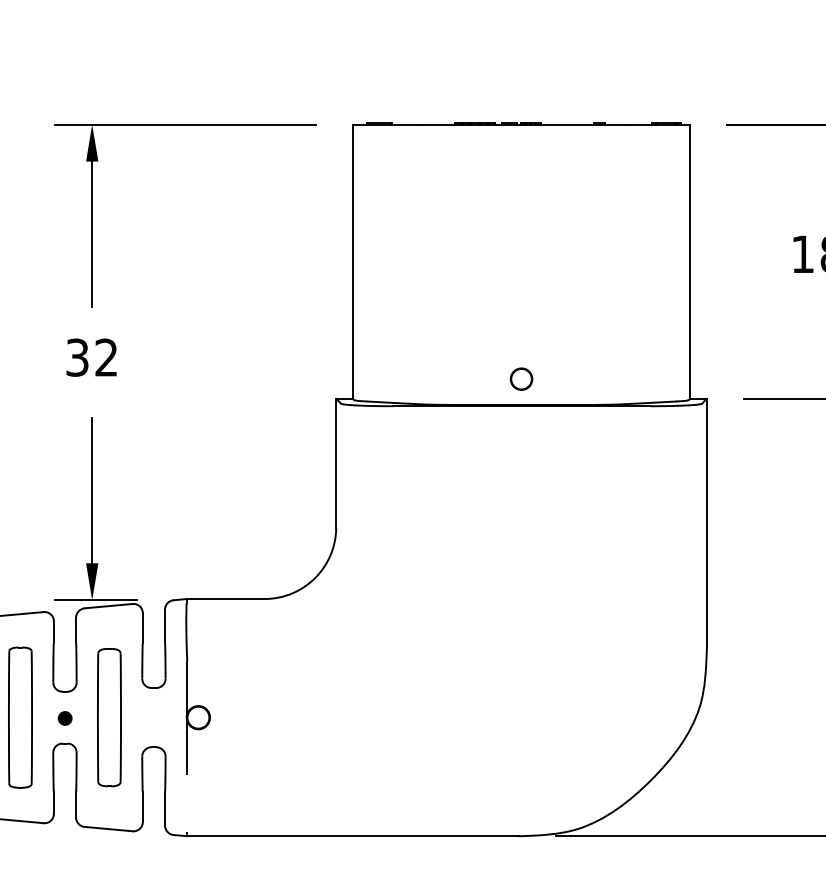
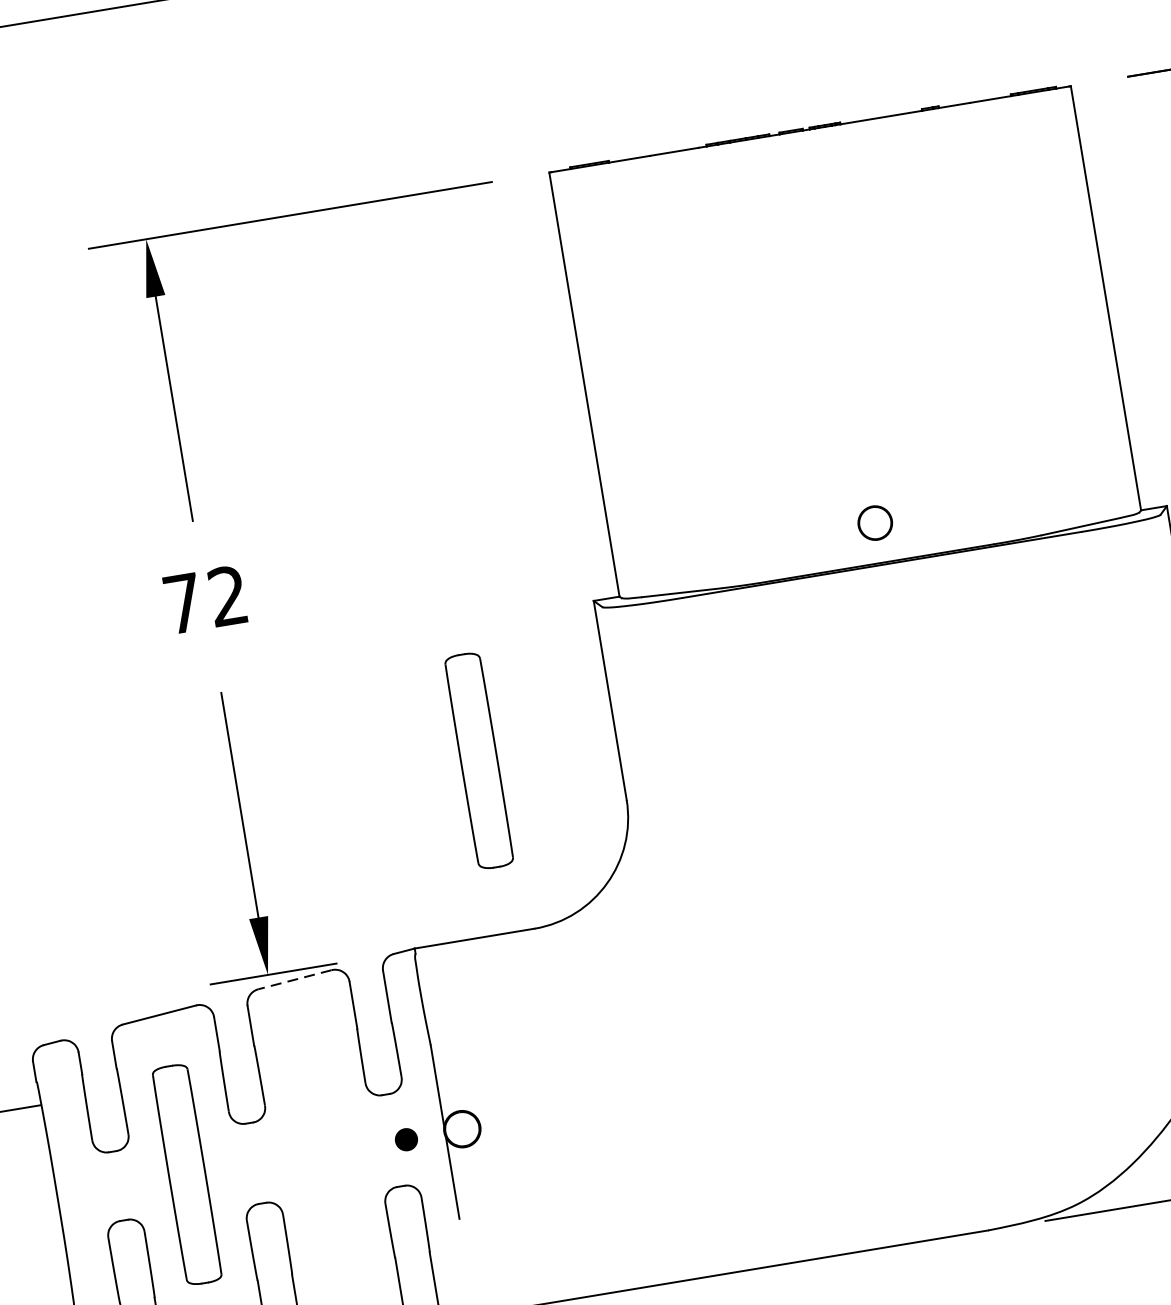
text: (77, 357) -> (183, 603), 32 -> 72
line: (108, 606) -> (294, 980), solid -> dashed
part: (109, 717) -> (479, 760), moved
part: (64, 718) -> (405, 1139), moved

